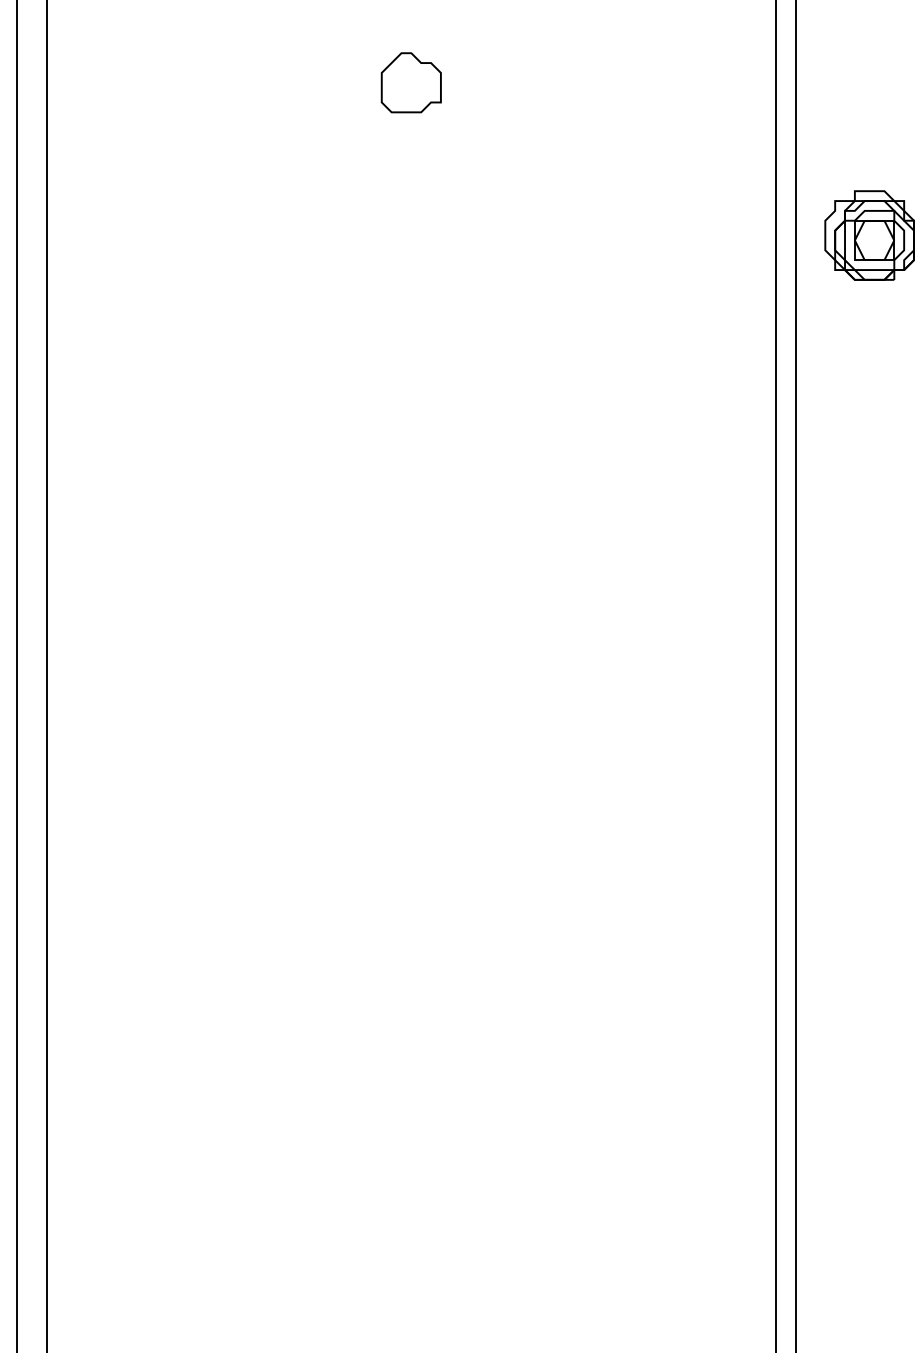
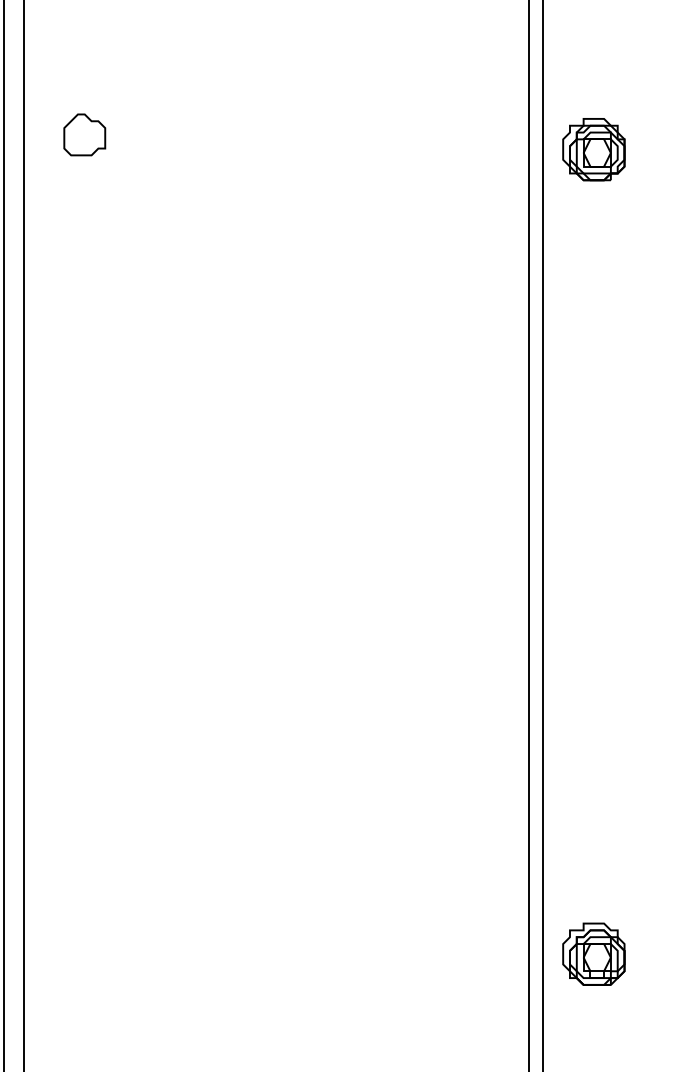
part: (410, 82) -> (84, 134), moved

